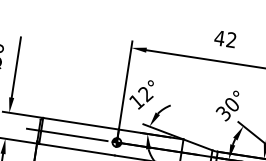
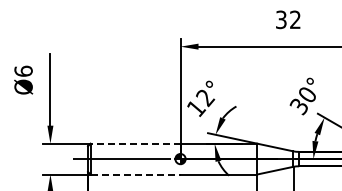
text: (219, 38) -> (281, 19), 42 -> 32
line: (81, 123) -> (135, 143), solid -> dashed
line: (77, 149) -> (135, 174), solid -> dashed

